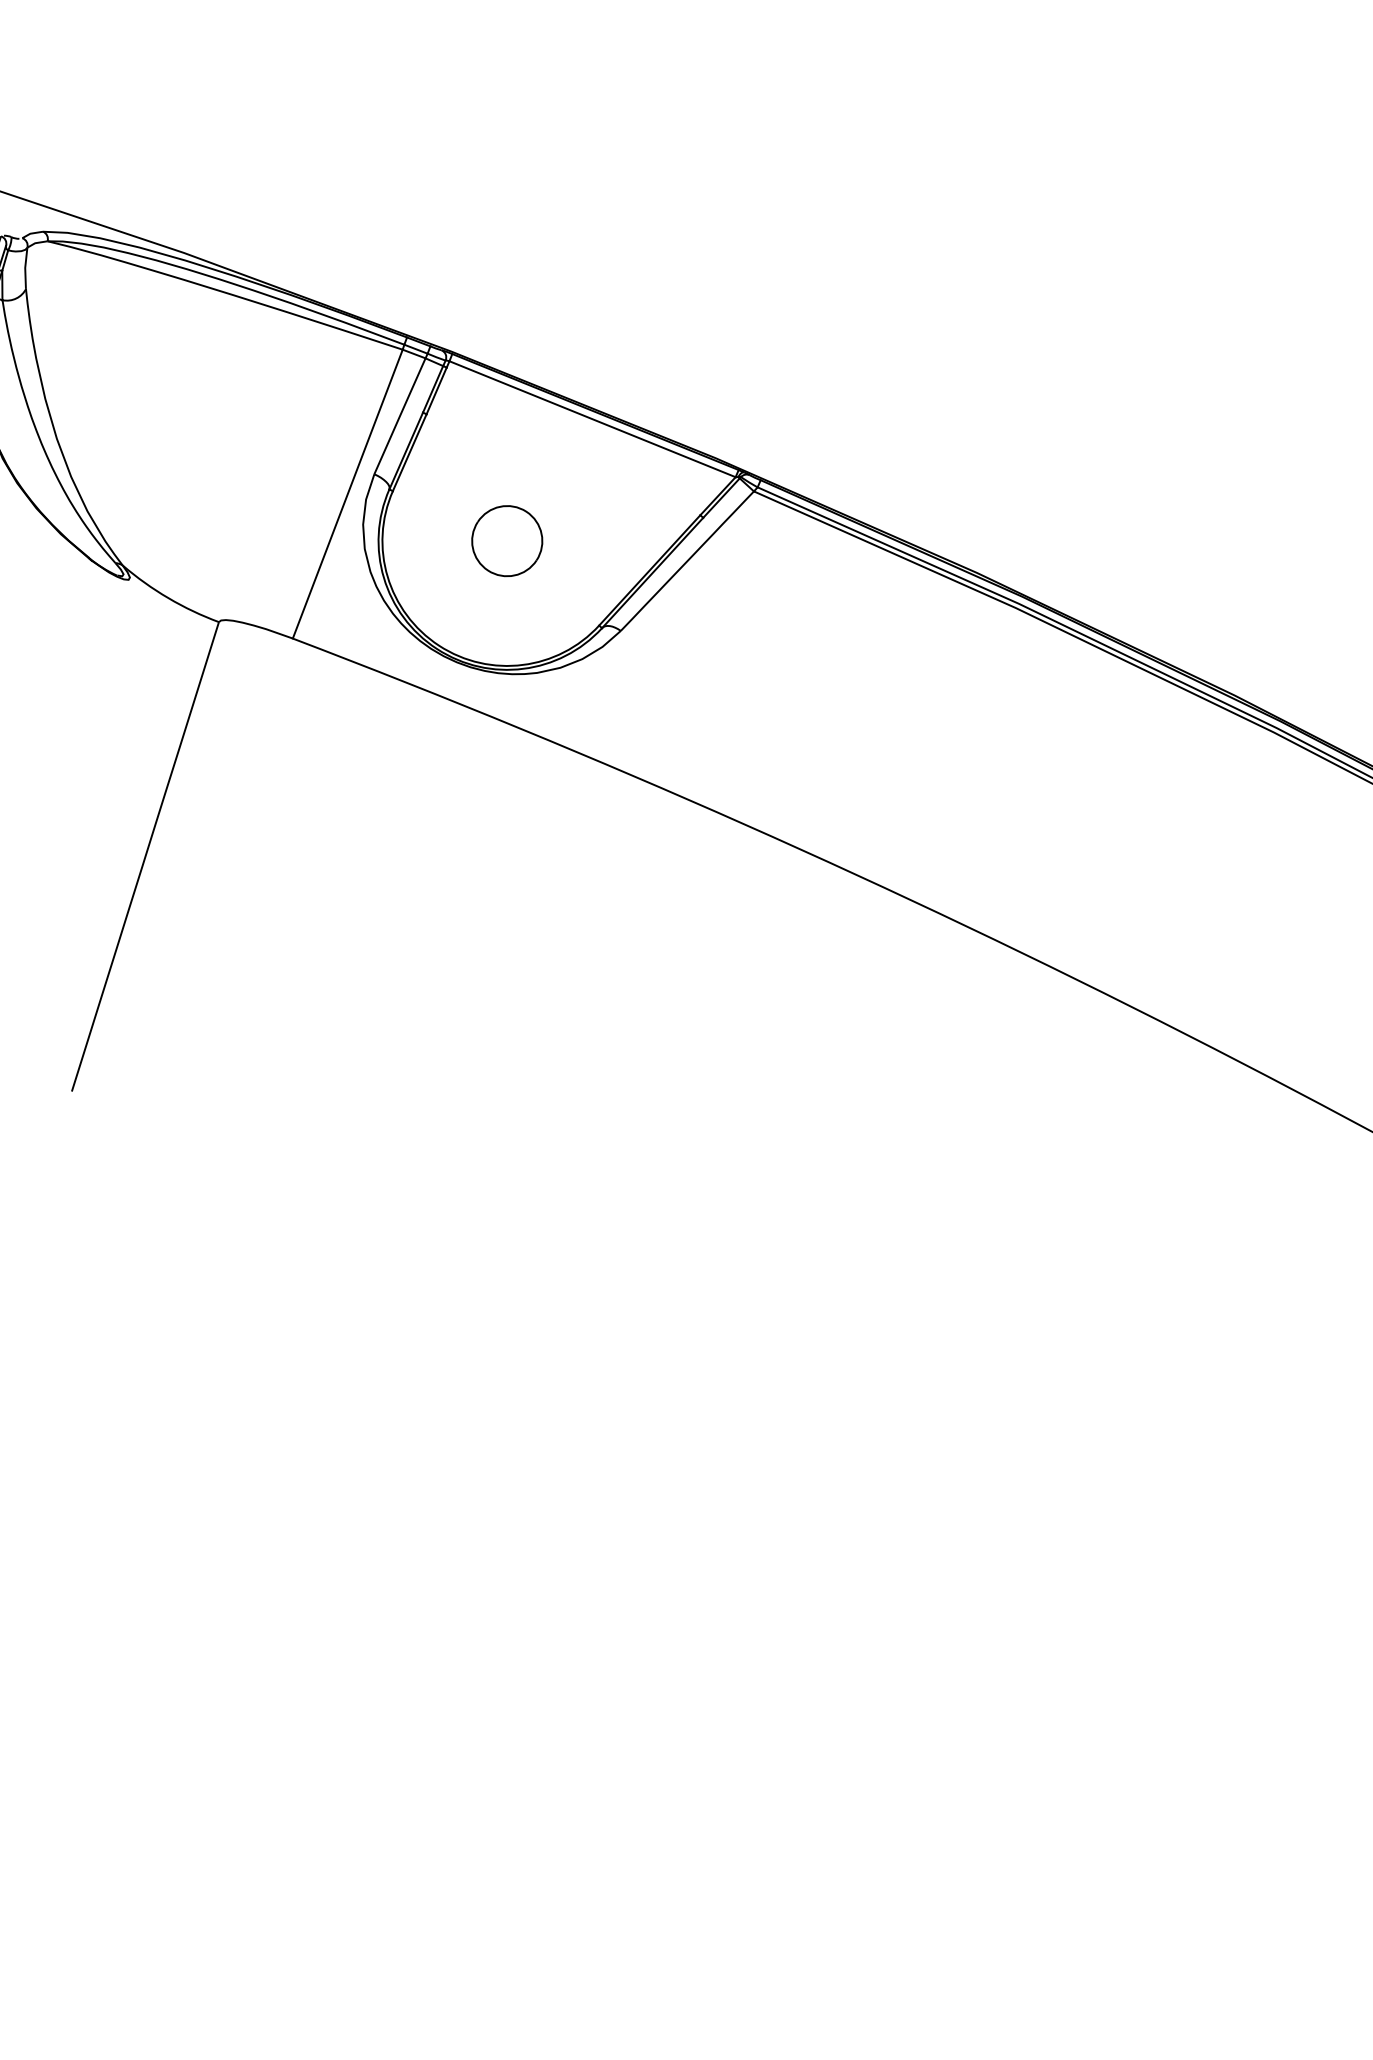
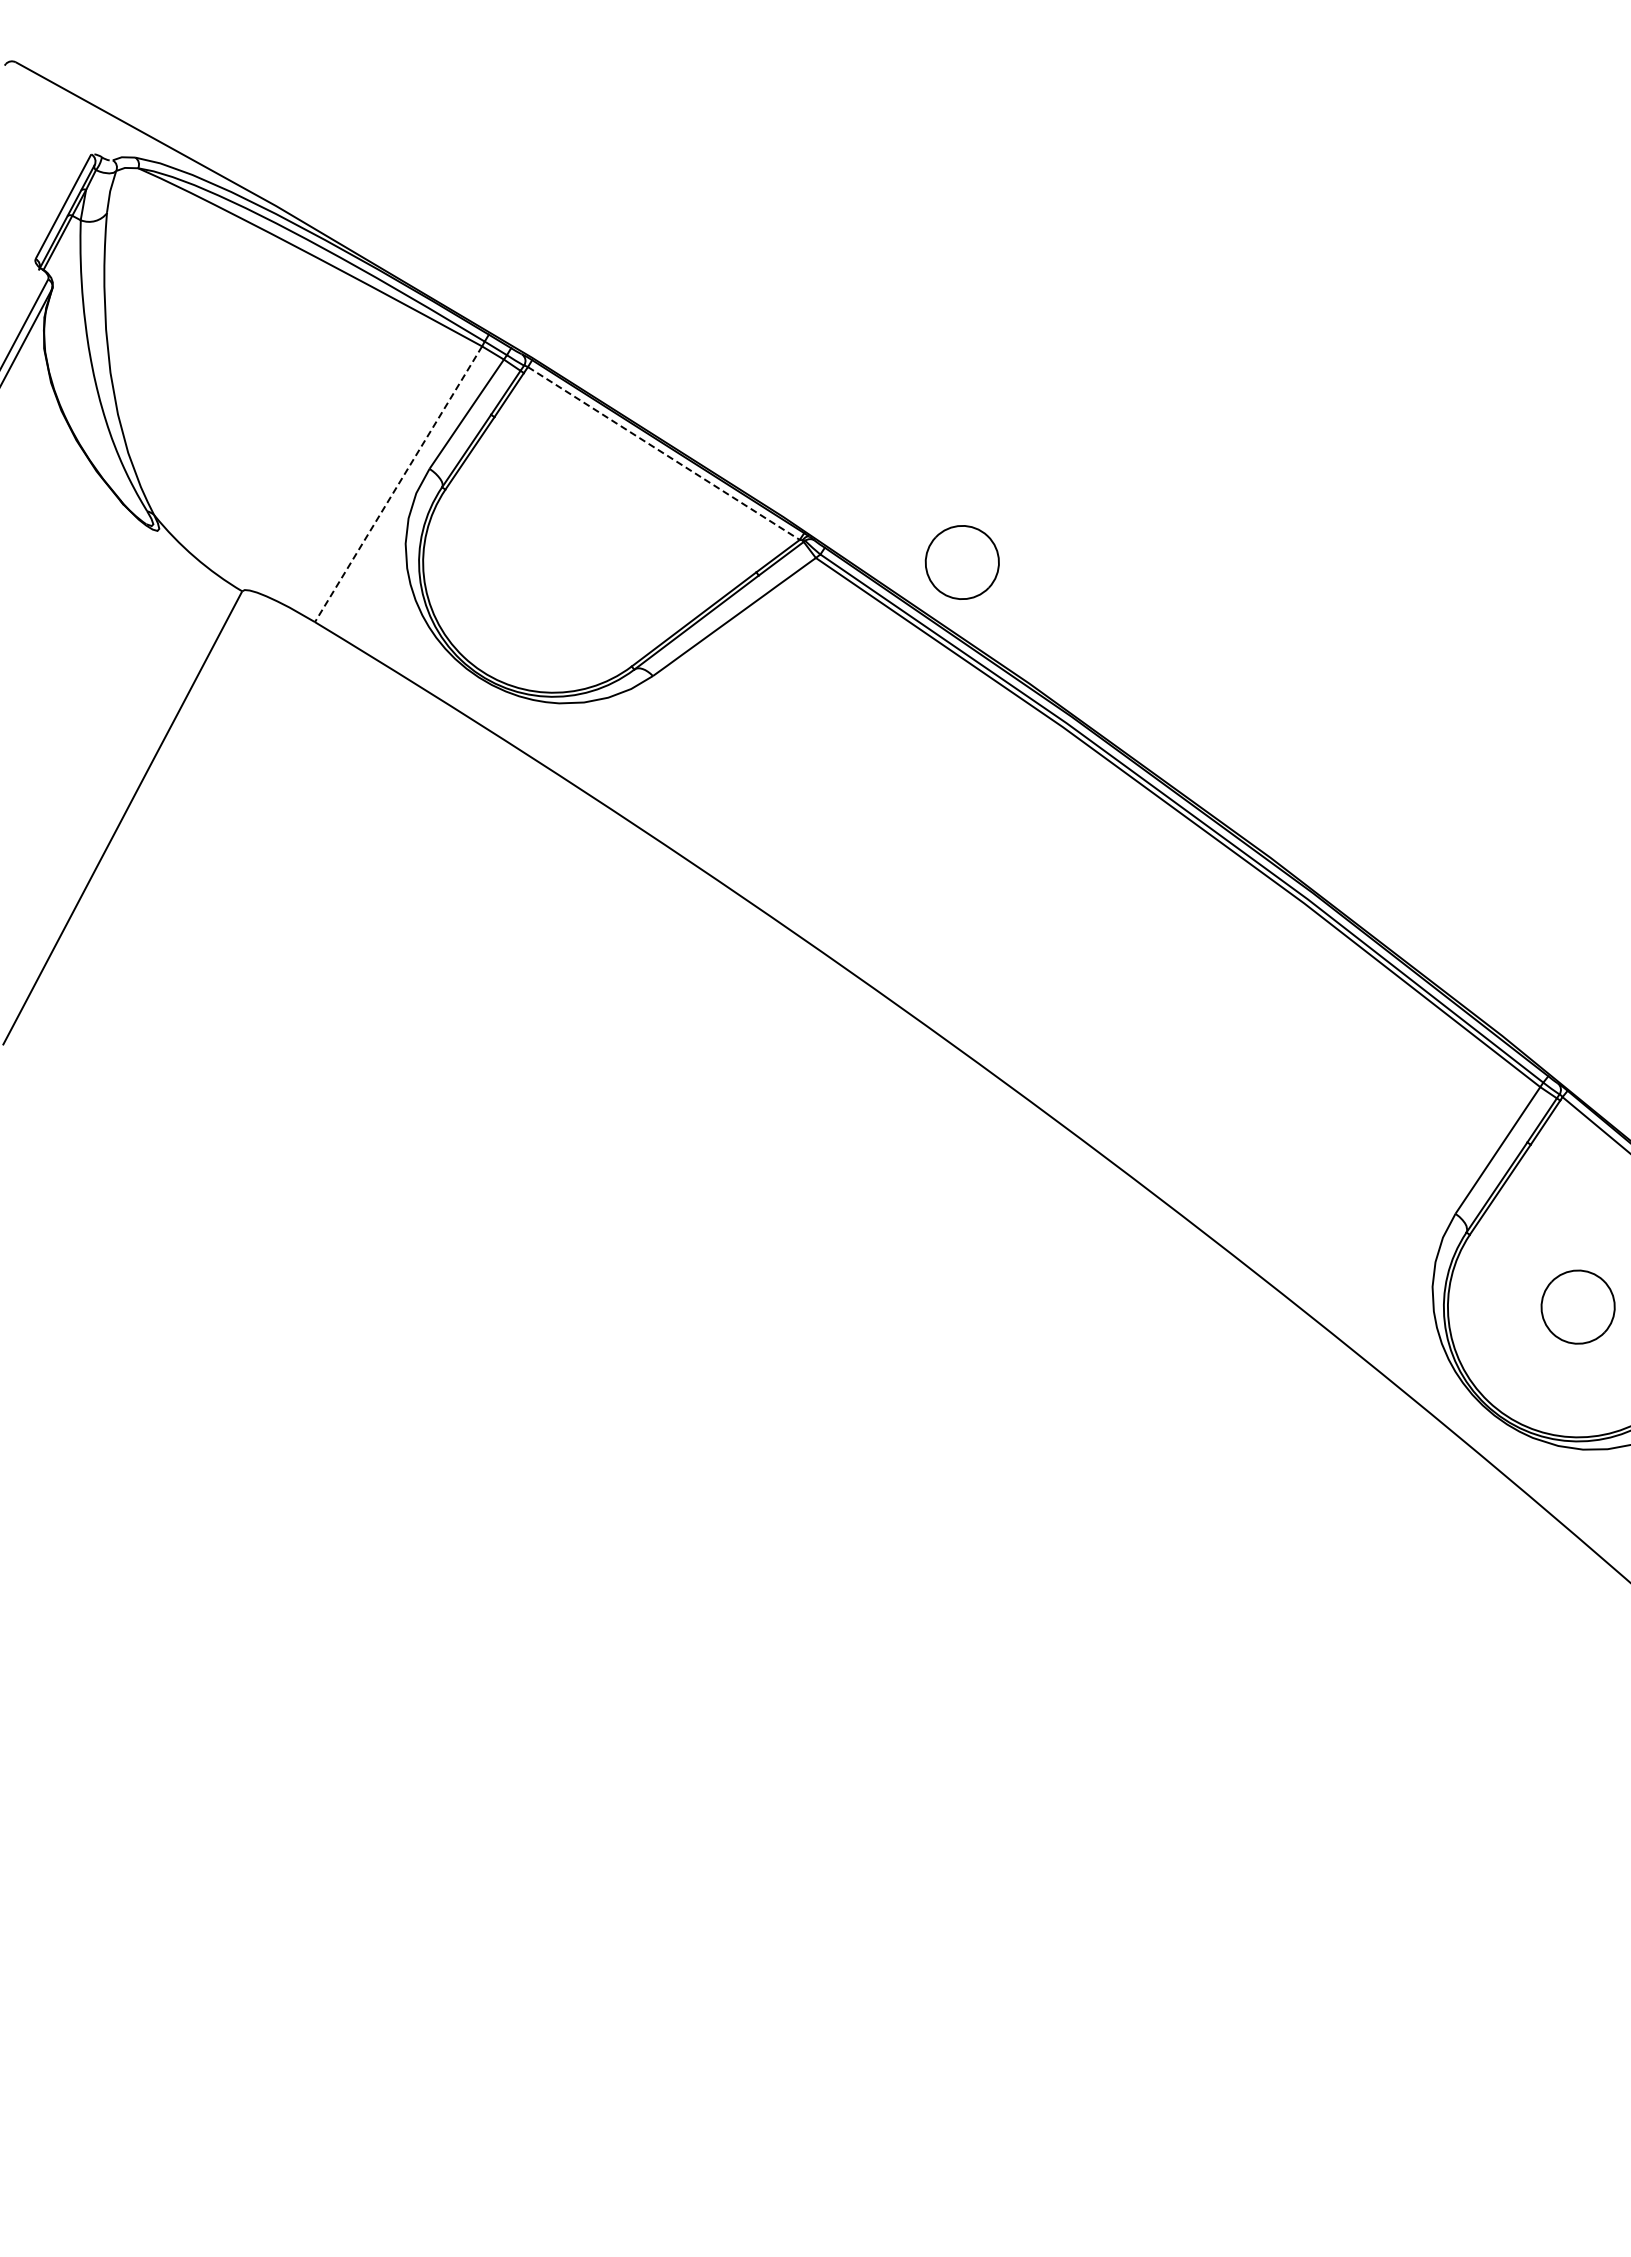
line: (593, 419) -> (664, 453), solid -> dashed
line: (347, 494) -> (398, 484), solid -> dashed
part: (506, 541) -> (961, 562), moved

